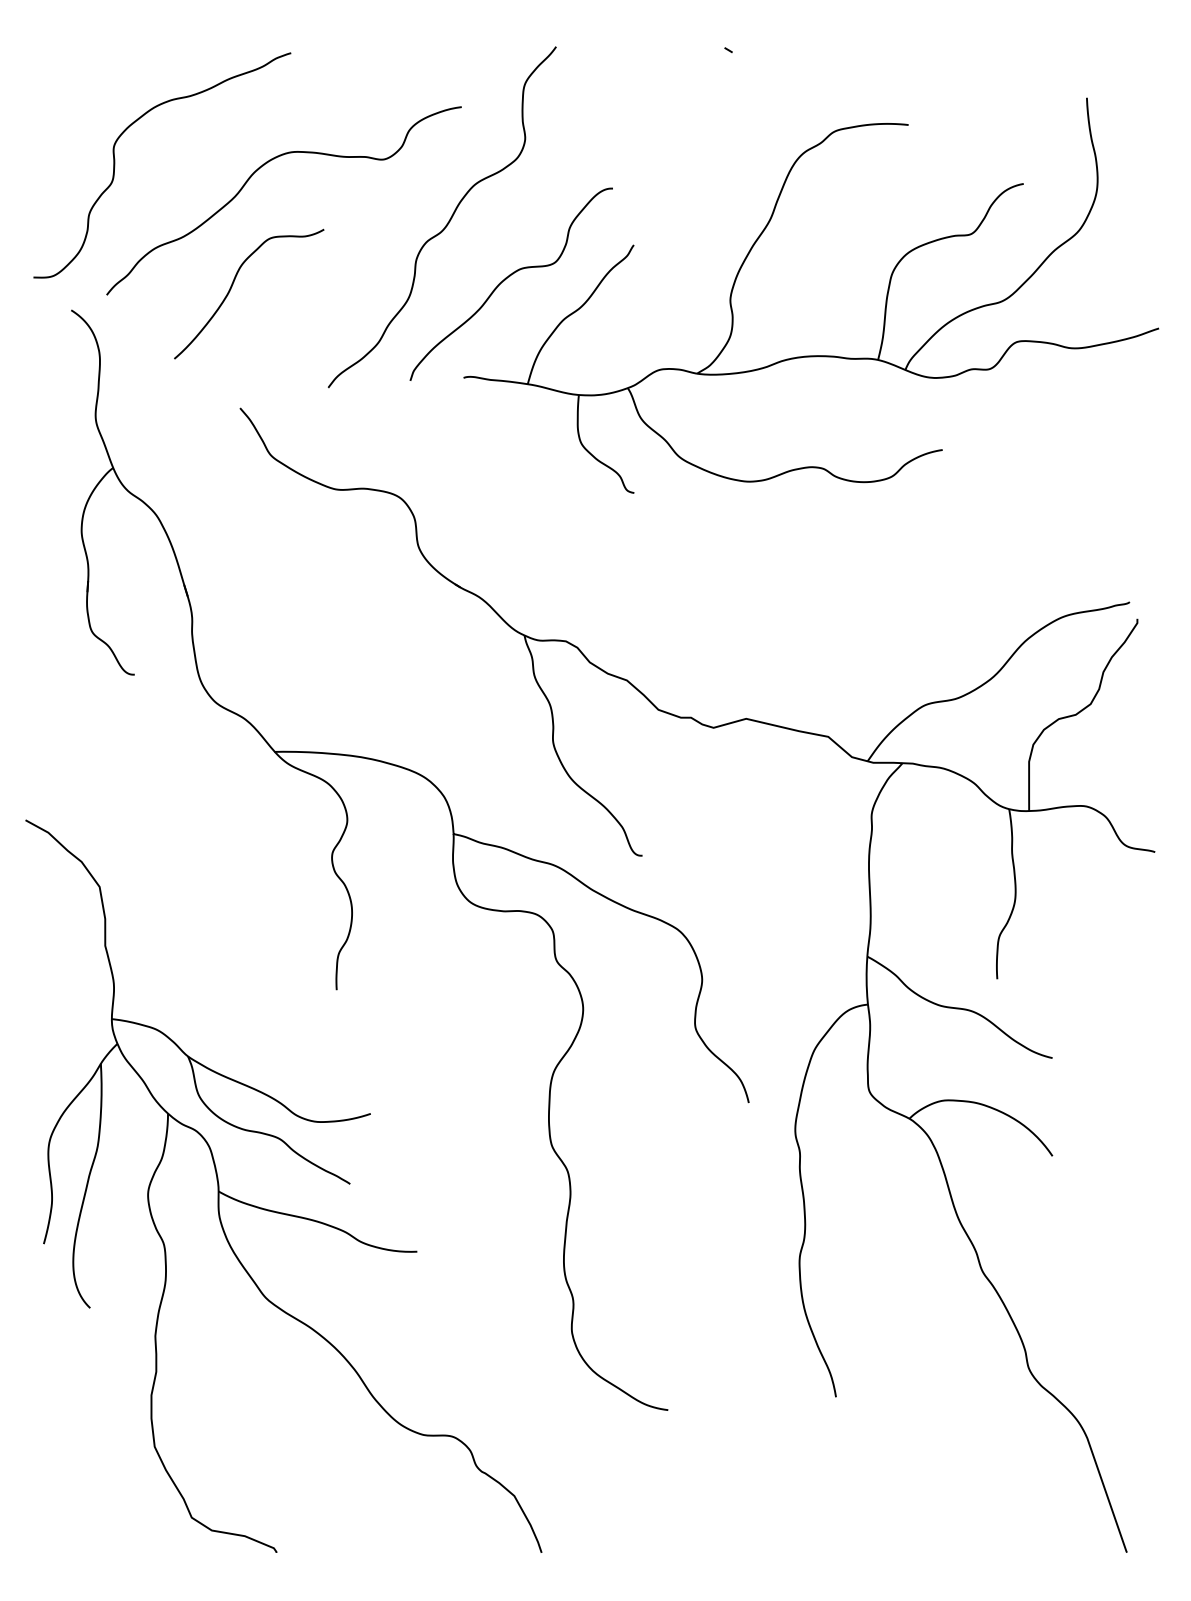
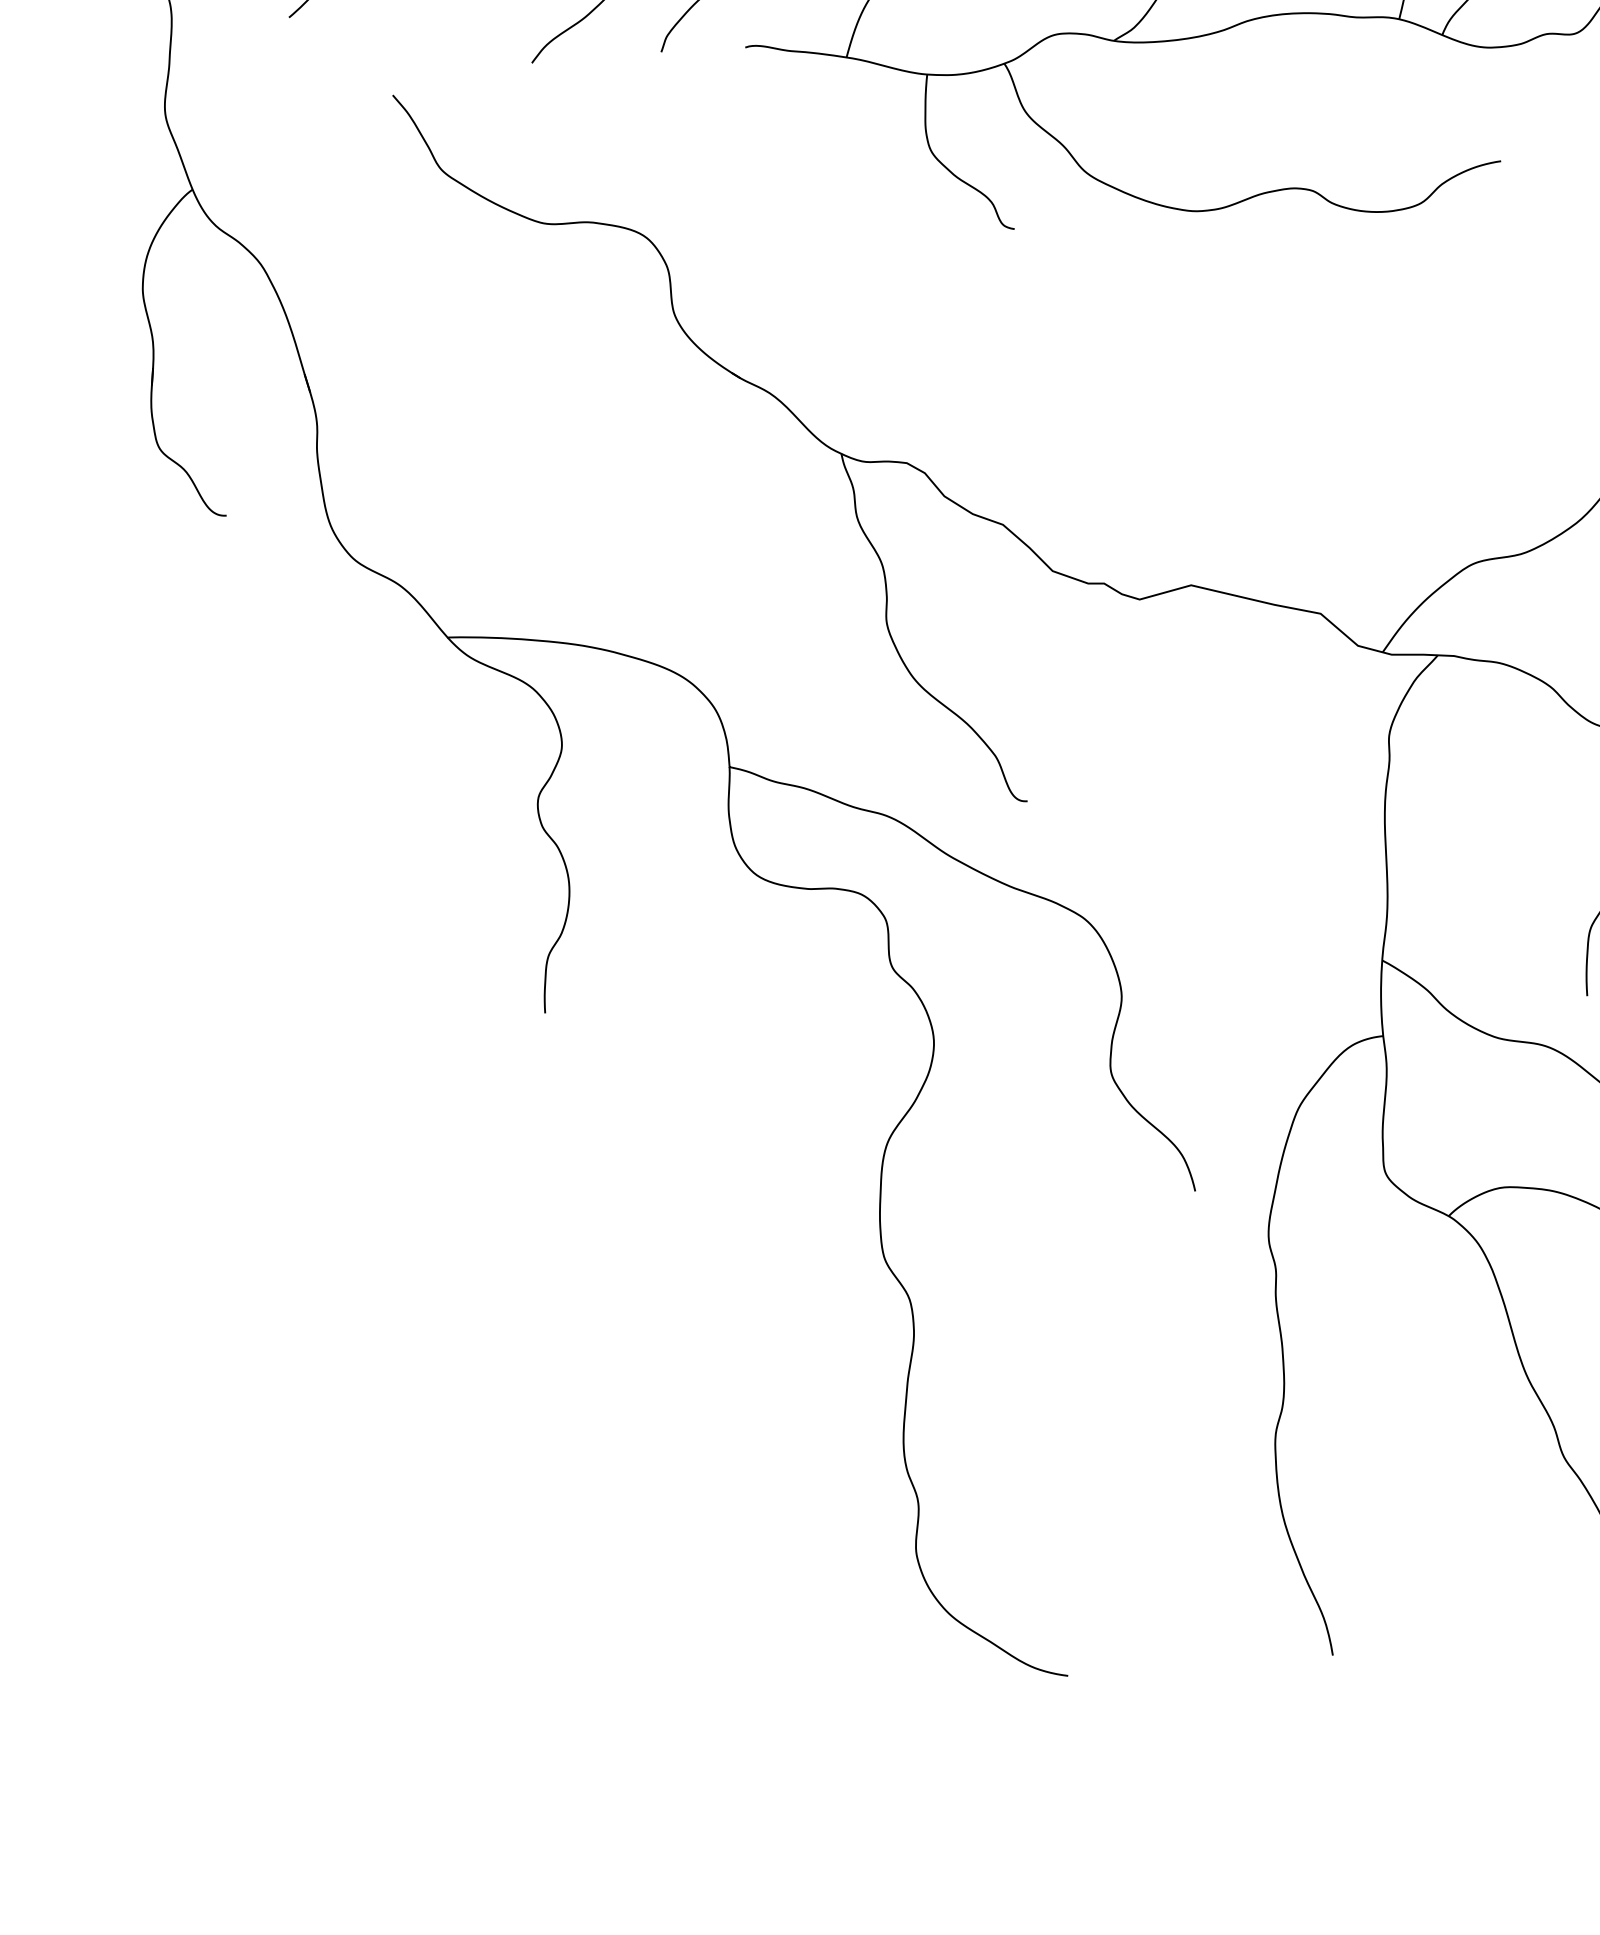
part: (278, 1211) -> (453, 1362), removed

